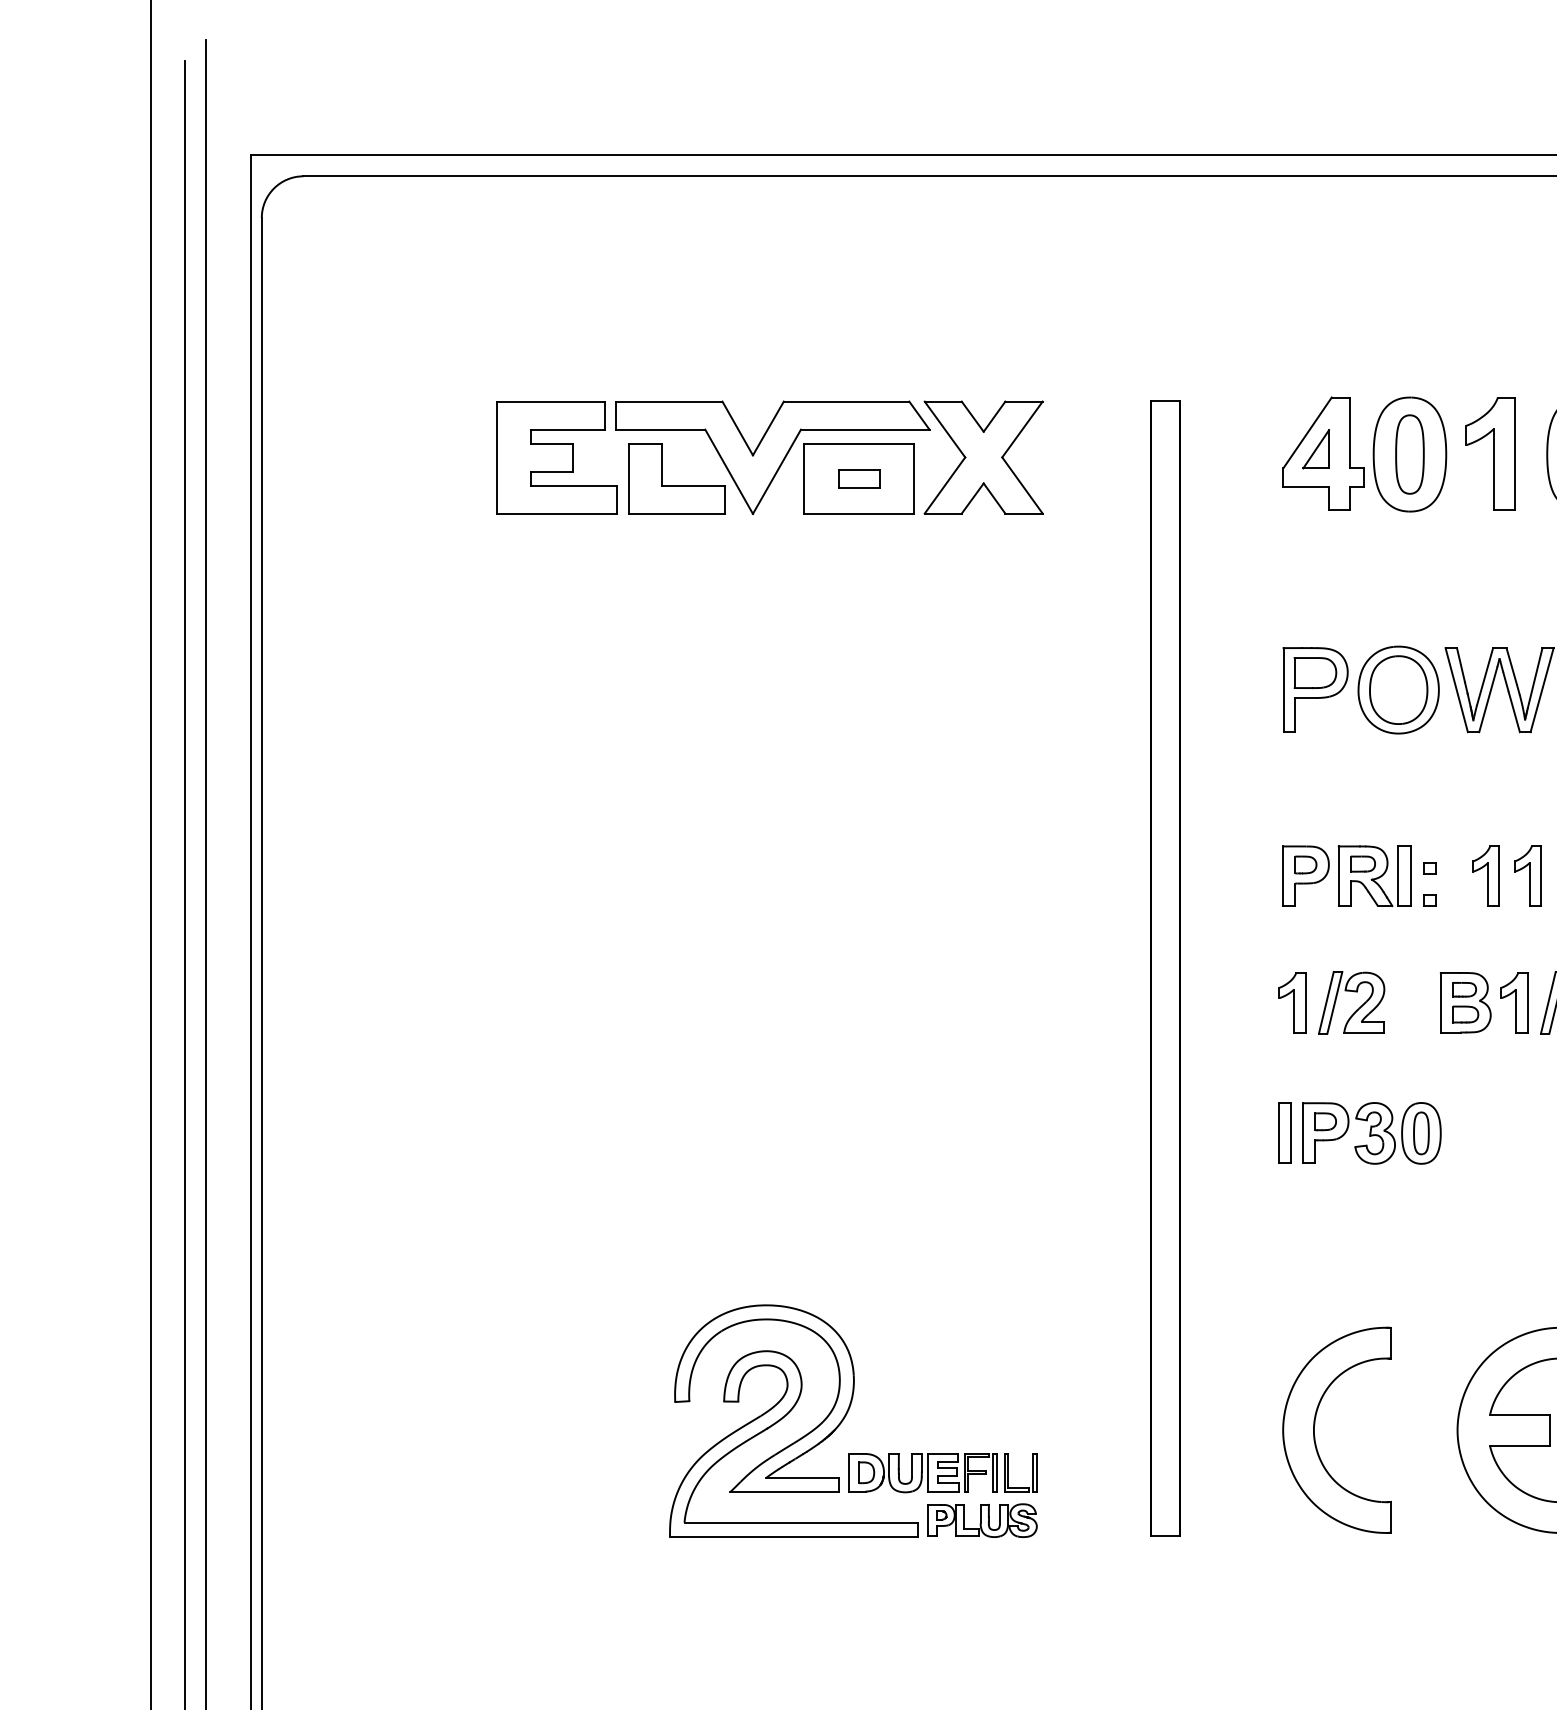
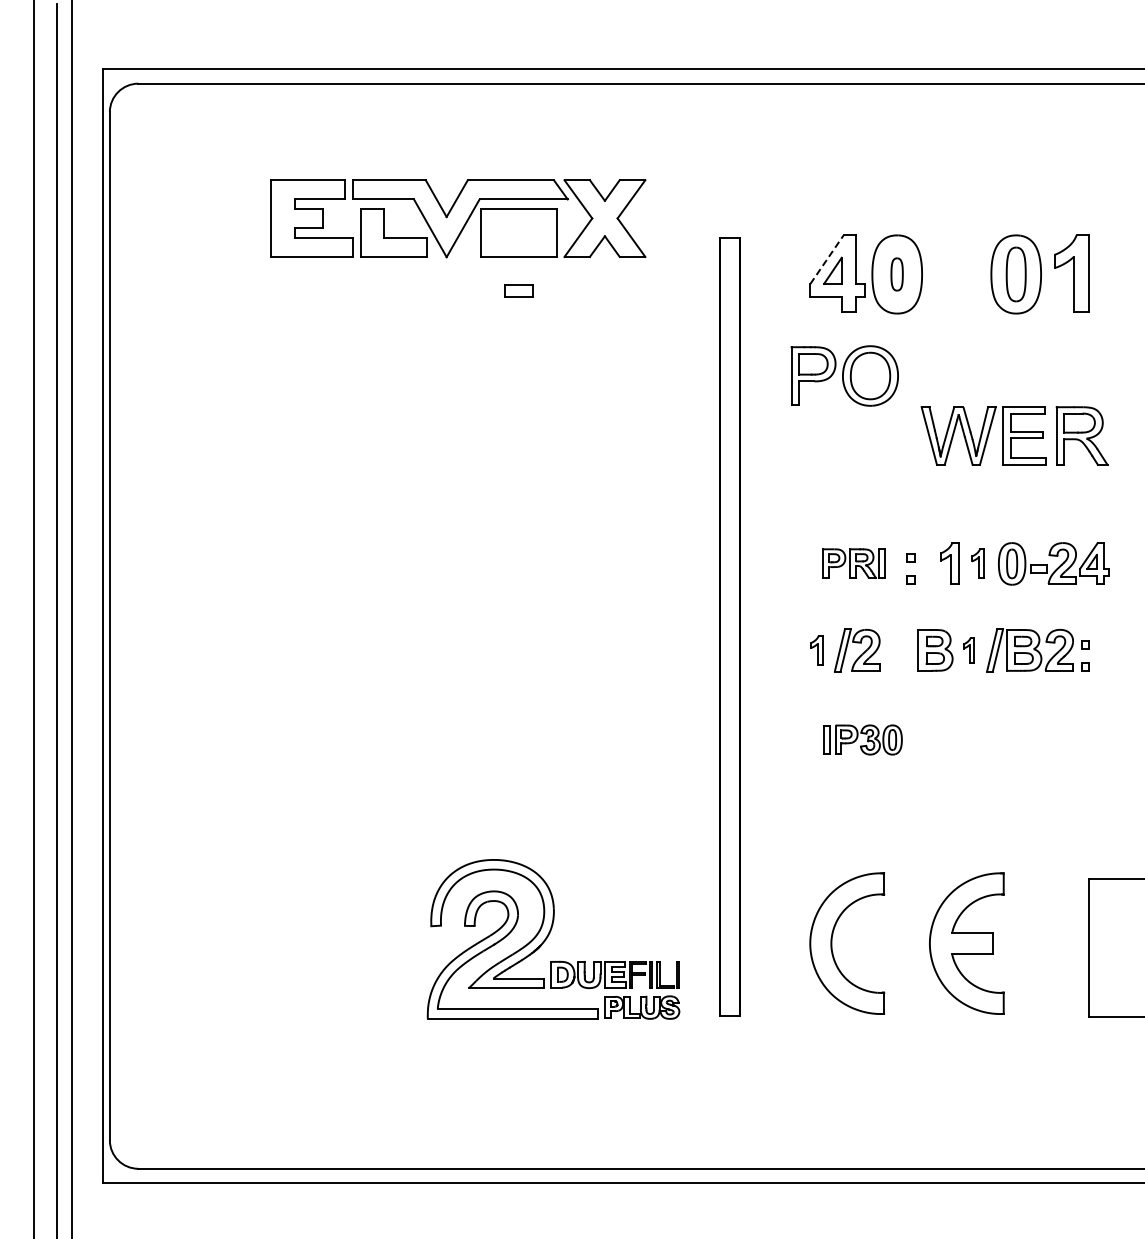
line: (1308, 432) -> (827, 259), solid -> dashed
part: (1490, 453) -> (952, 273), removed
part: (1408, 454) -> (896, 274), size x0.6
part: (770, 457) -> (458, 218), moved
part: (1360, 689) -> (844, 375), moved
part: (1346, 875) -> (853, 563), size x0.7
part: (1527, 875) -> (977, 563), size x0.7
part: (1292, 1002) -> (816, 650), size x0.7
part: (1513, 1002) -> (968, 650), size x0.6
part: (1360, 1132) -> (863, 739), size x0.7
part: (853, 1421) -> (553, 939), moved

